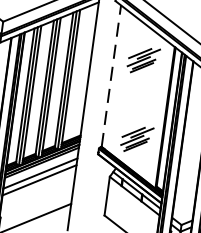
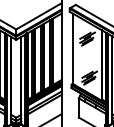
line: (110, 75) -> (72, 48), dashed -> solid

